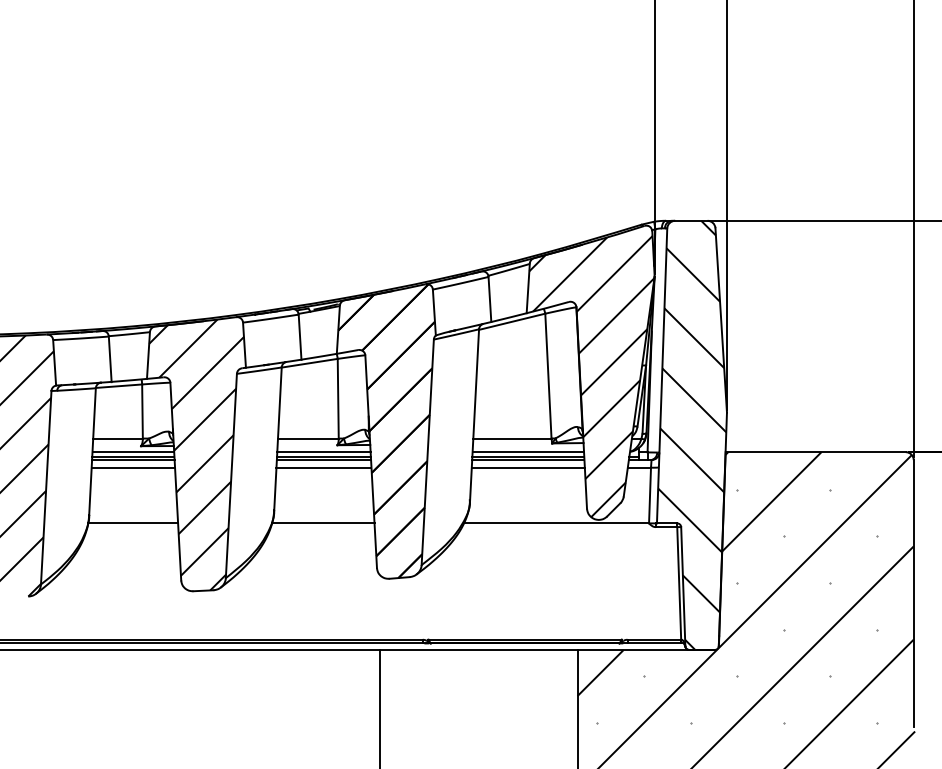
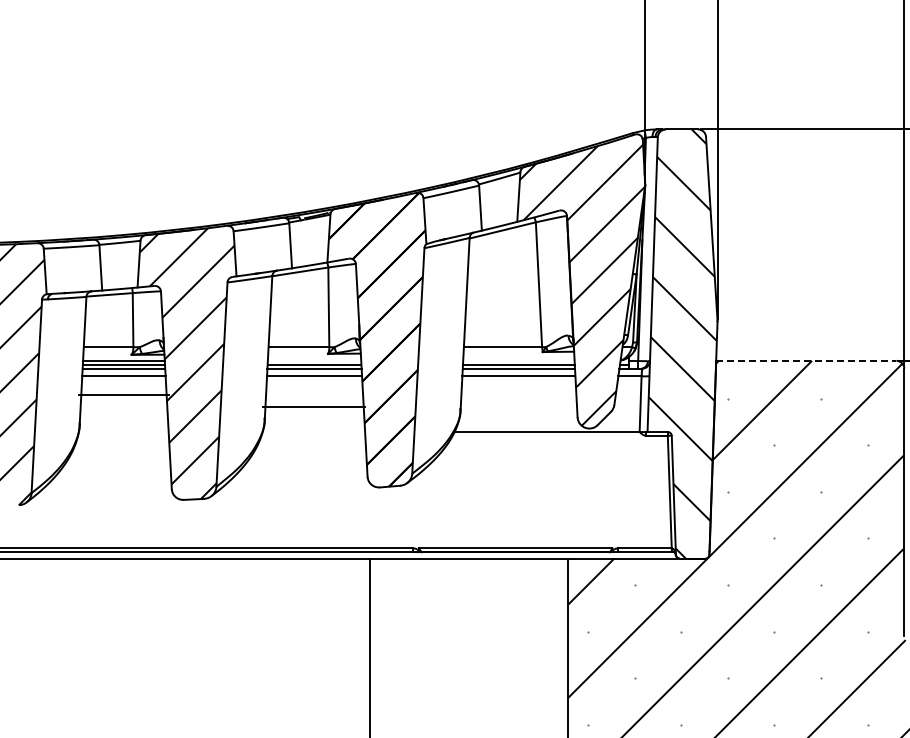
line: (323, 452) -> (314, 361), removed
line: (528, 452) -> (519, 361), removed
line: (816, 452) -> (807, 361), solid -> dashed
line: (133, 523) -> (124, 395), moved
line: (323, 523) -> (314, 407), moved

